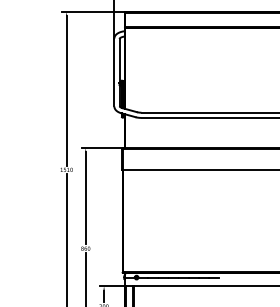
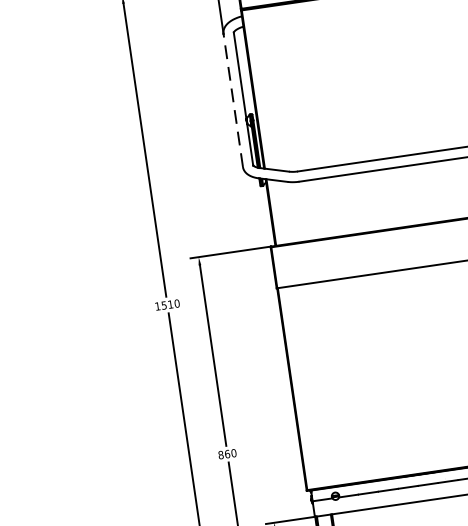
line: (114, 72) -> (233, 100), solid -> dashed

